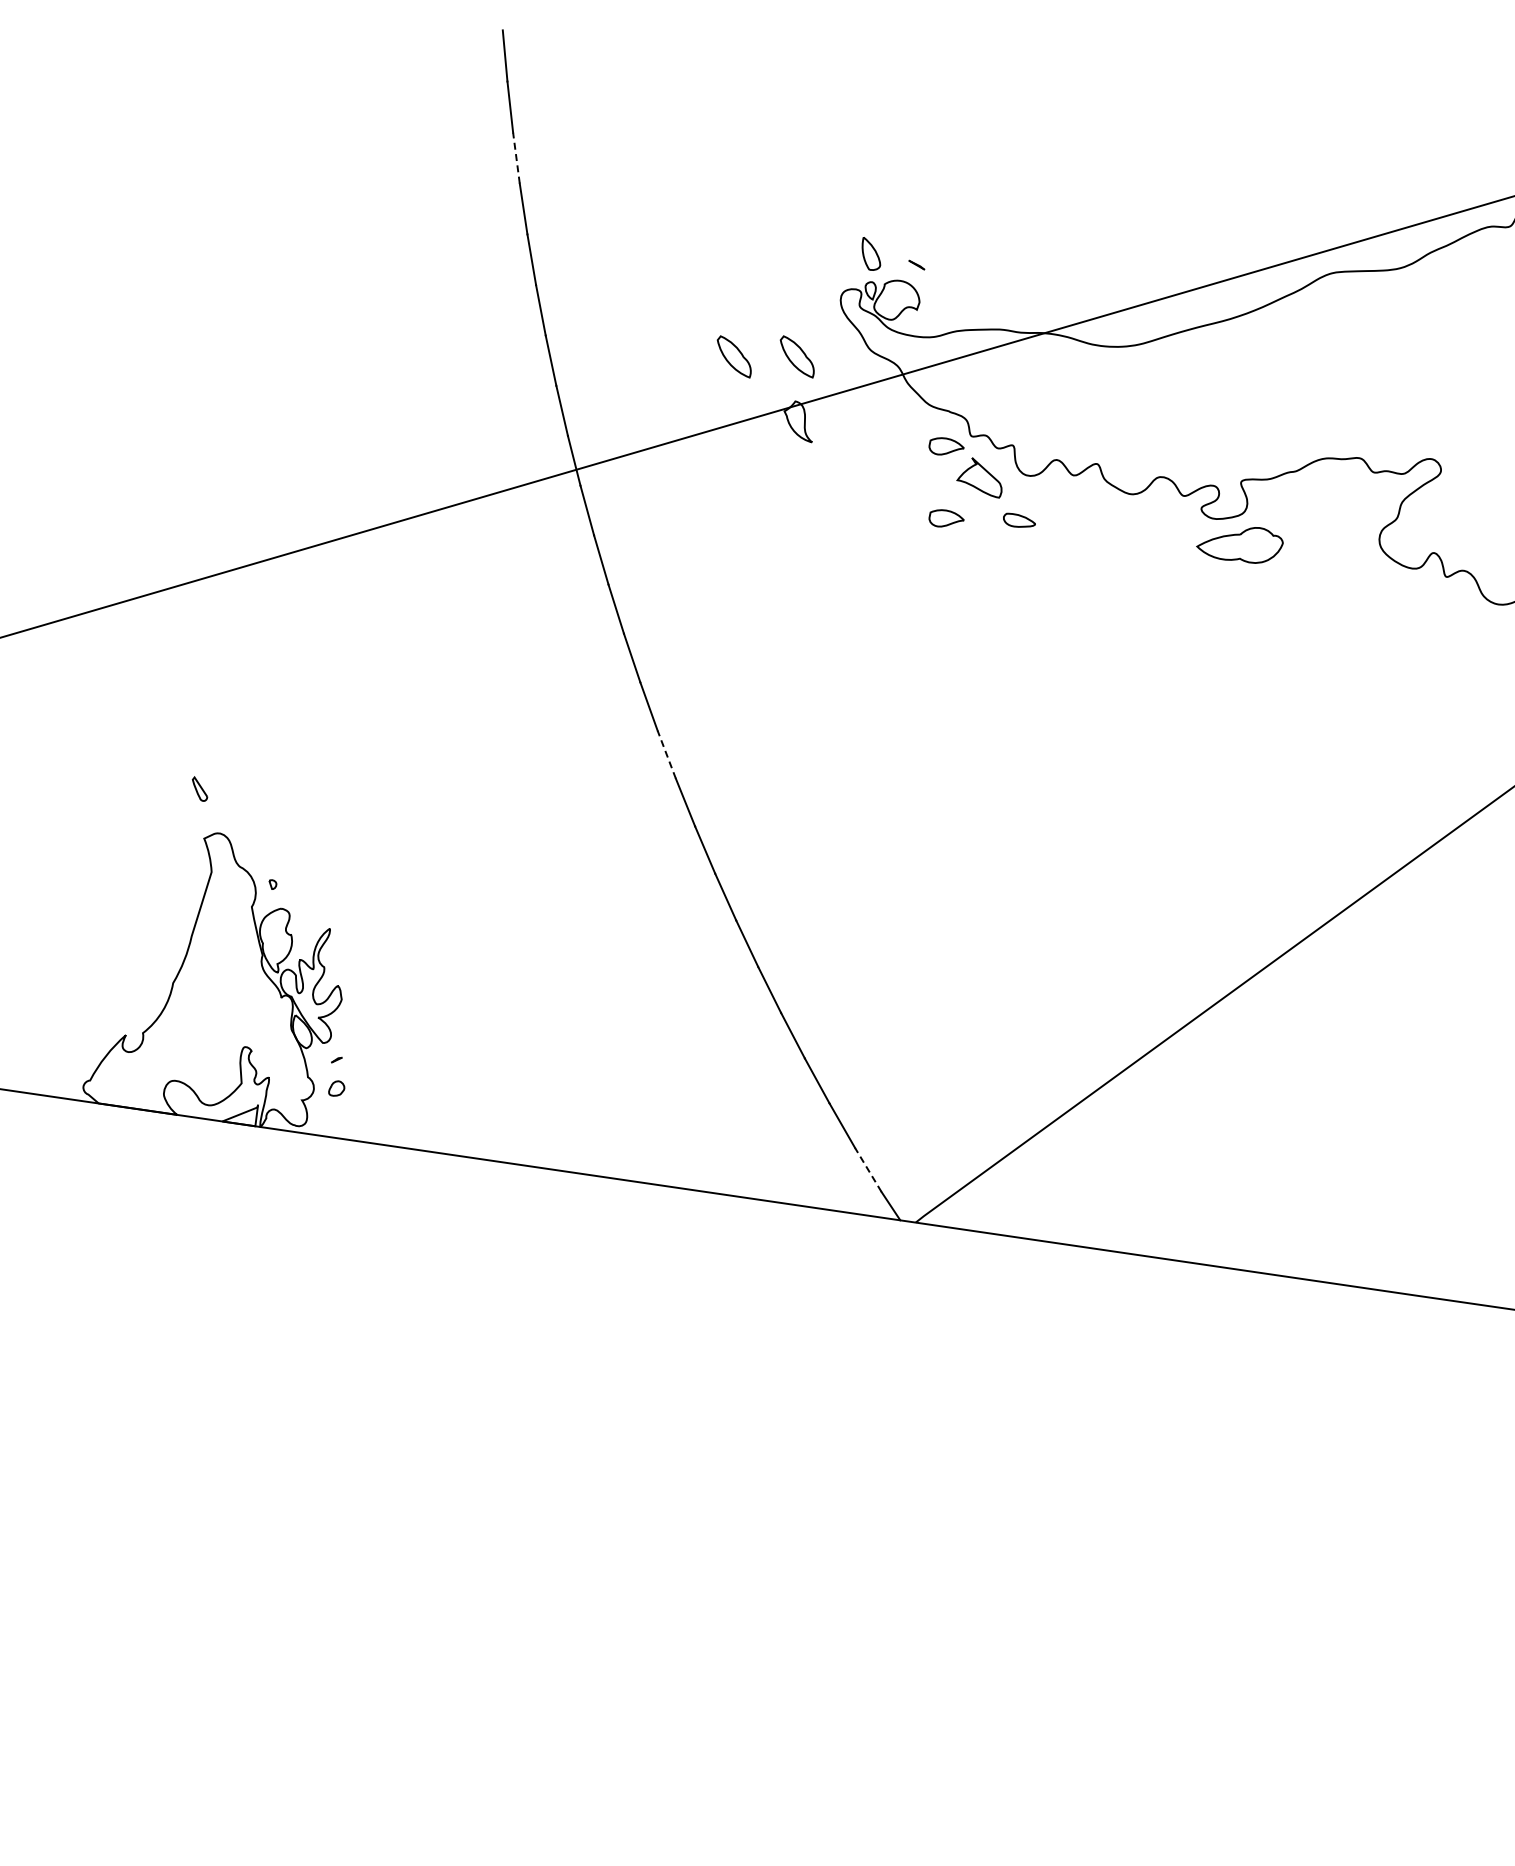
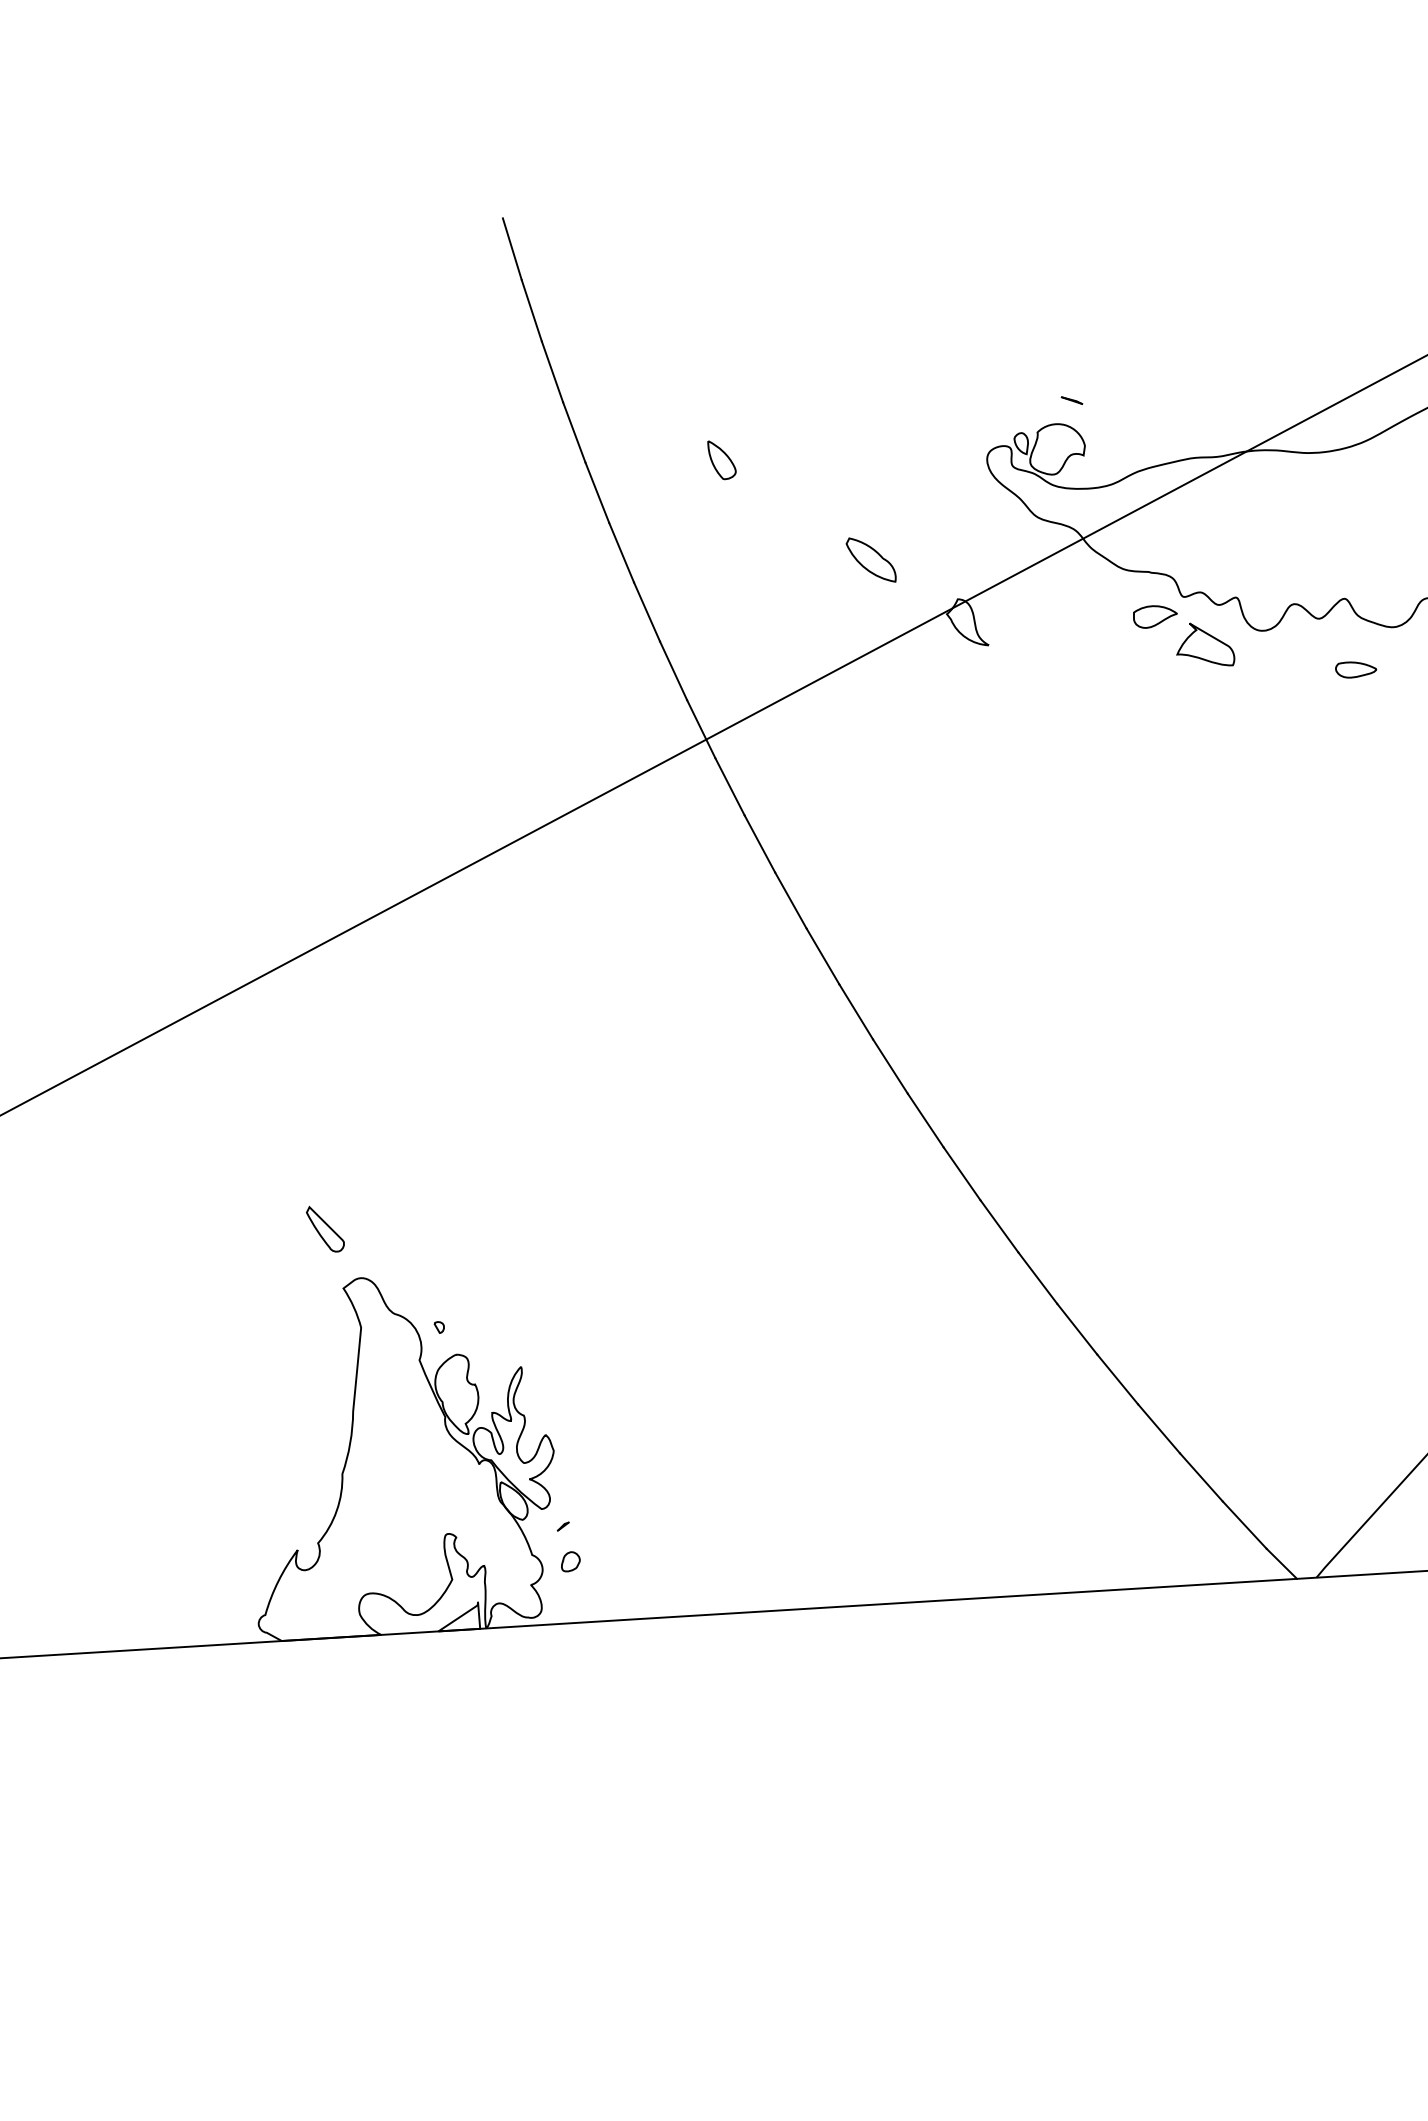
line: (516, 158) -> (552, 372), dashed -> solid
part: (871, 253) -> (722, 458), moved
part: (796, 356) -> (947, 543), removed
part: (946, 518) -> (1173, 704), removed
part: (1019, 519) -> (1355, 667), moved
line: (666, 754) -> (890, 1066), dashed -> solid
part: (199, 788) -> (324, 1228), size x1.67
line: (868, 1169) -> (1244, 1524), dashed -> solid

